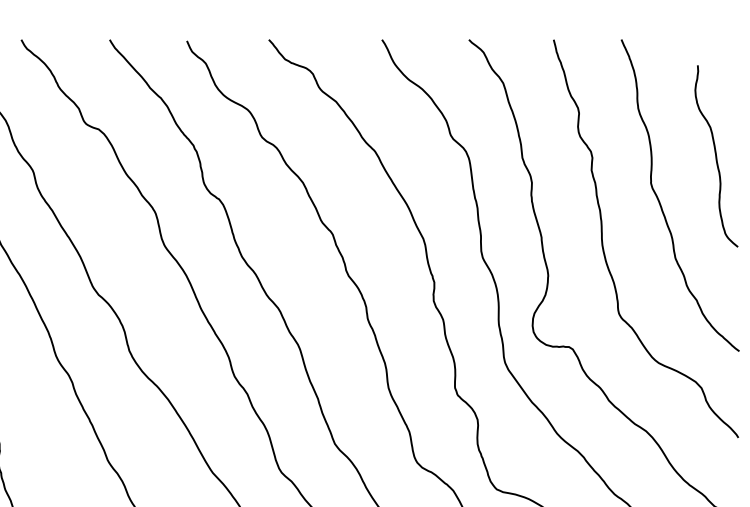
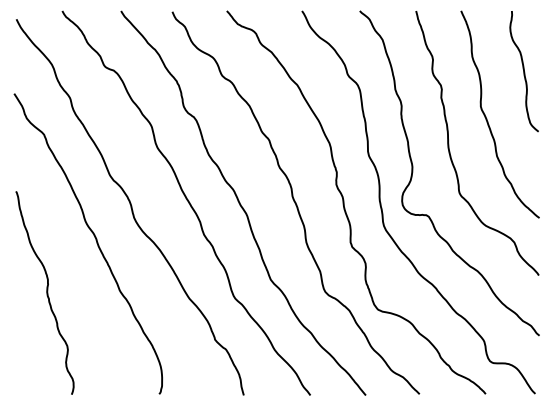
curve: (715, 156) -> (523, 71), moved

